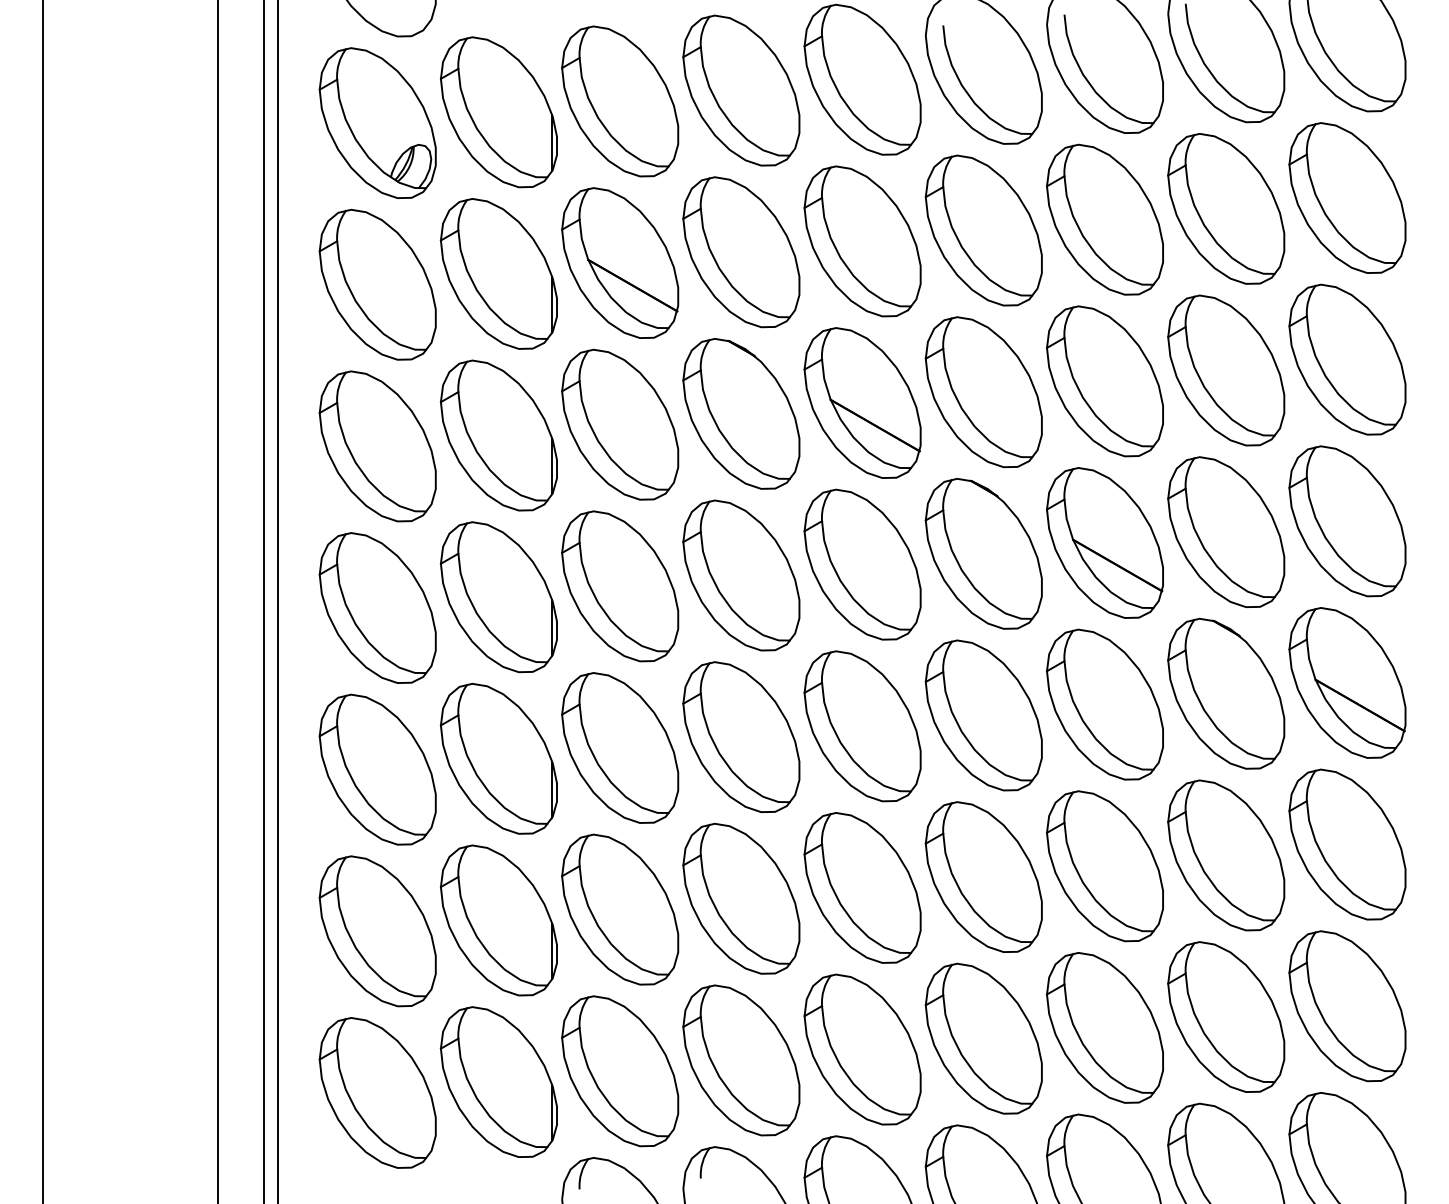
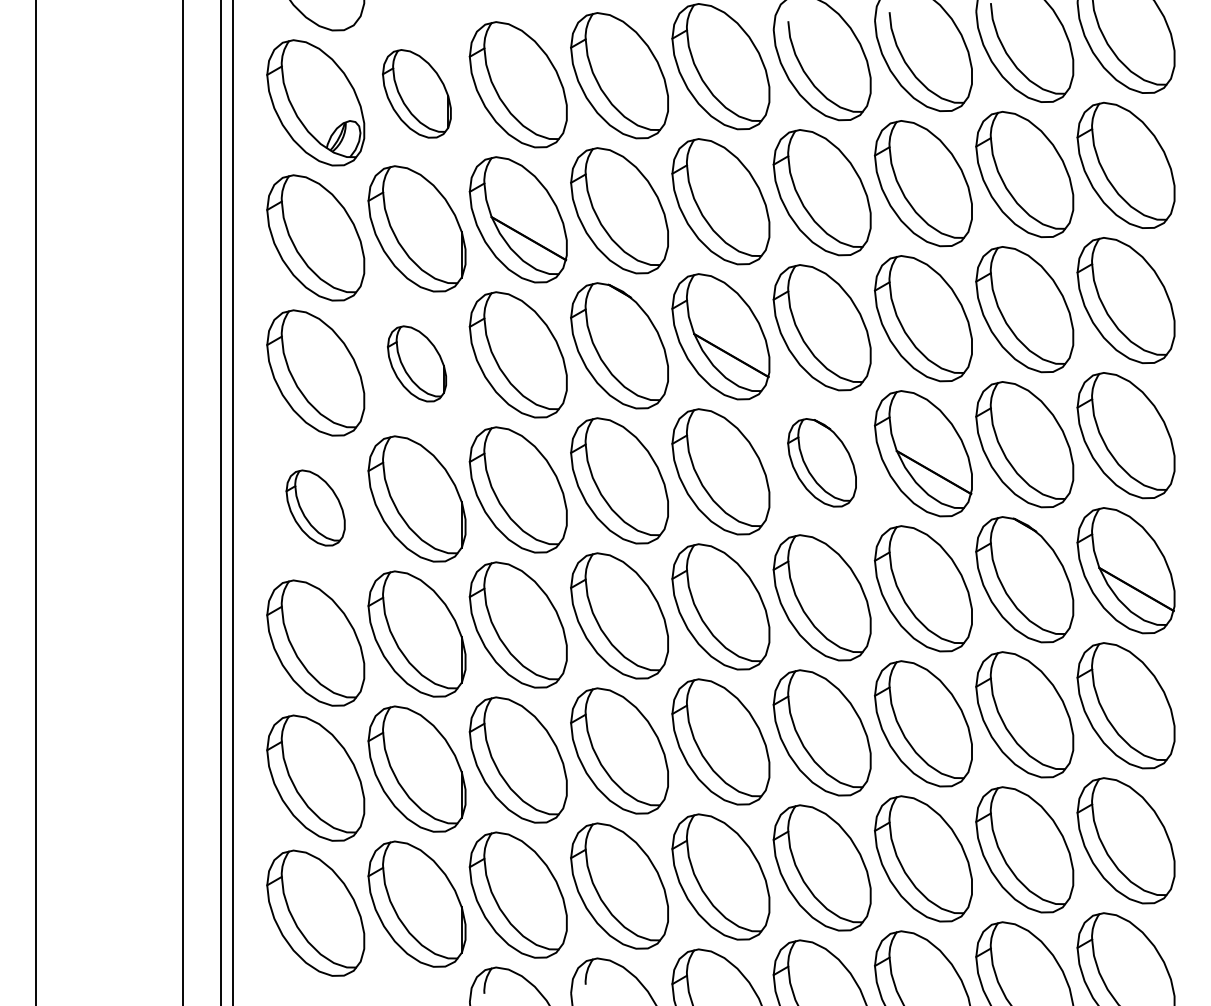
part: (498, 112) -> (416, 93), size x0.7
part: (498, 435) -> (416, 363), size x0.6
part: (983, 553) -> (821, 462), size x0.7
part: (377, 607) -> (315, 507), size x0.6

